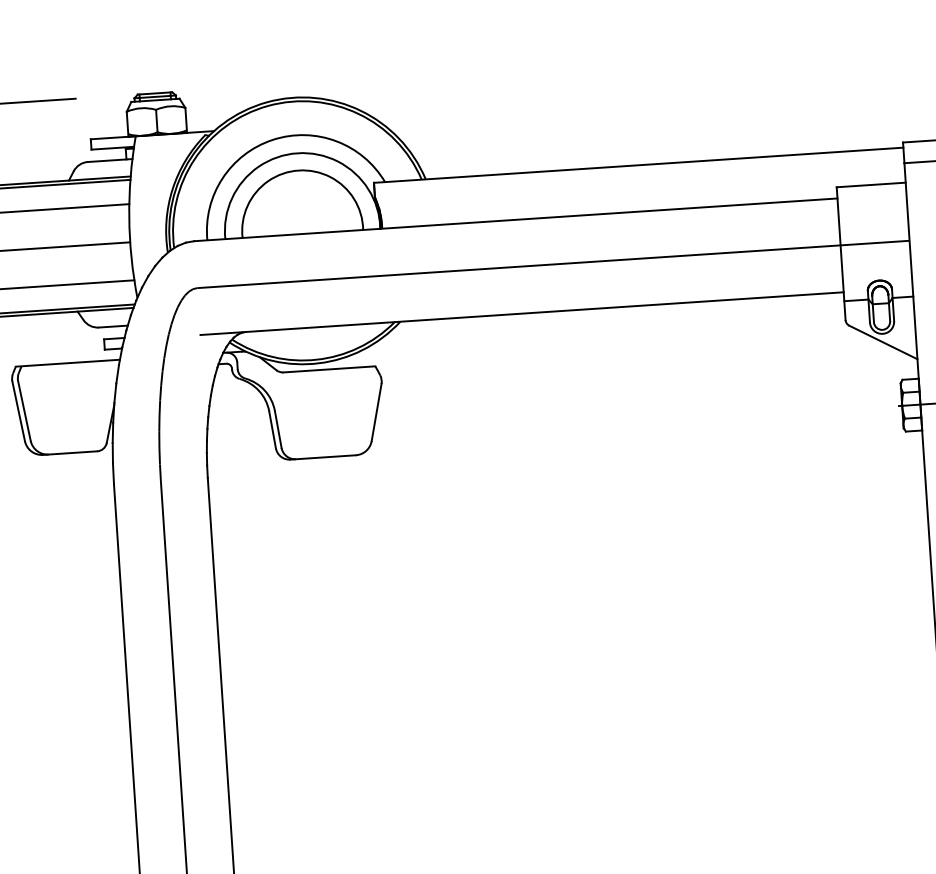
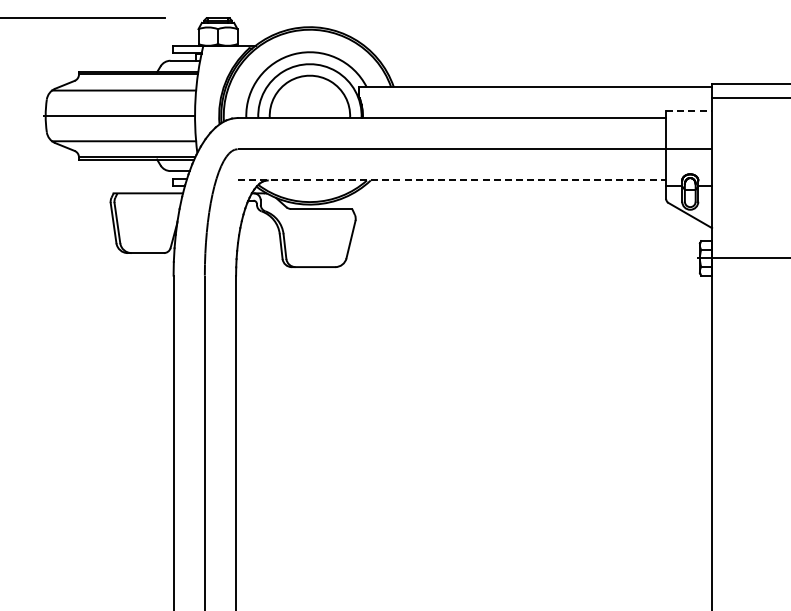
line: (871, 184) -> (689, 110), solid -> dashed
line: (523, 313) -> (452, 180), solid -> dashed

